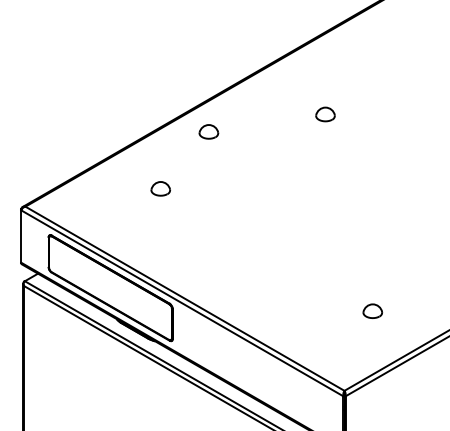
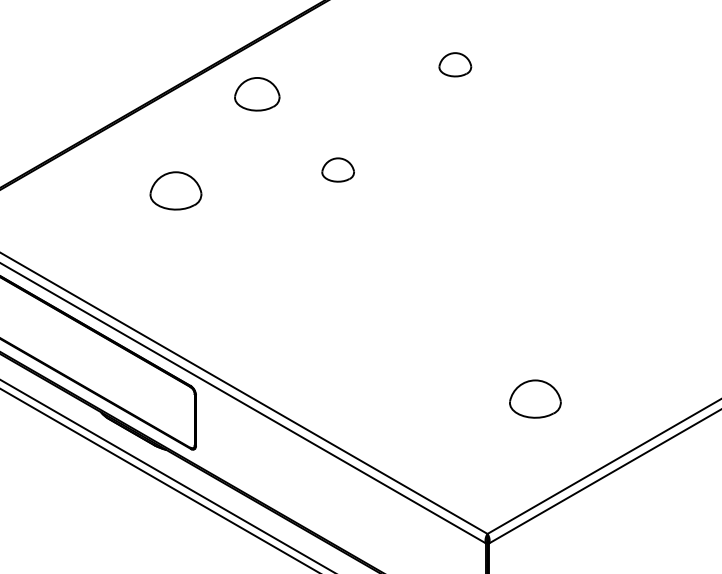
part: (208, 131) -> (256, 93), size x1.4
part: (256, 176) -> (338, 170), added
part: (160, 188) -> (175, 190), size x1.6
part: (372, 310) -> (535, 397), size x1.6

